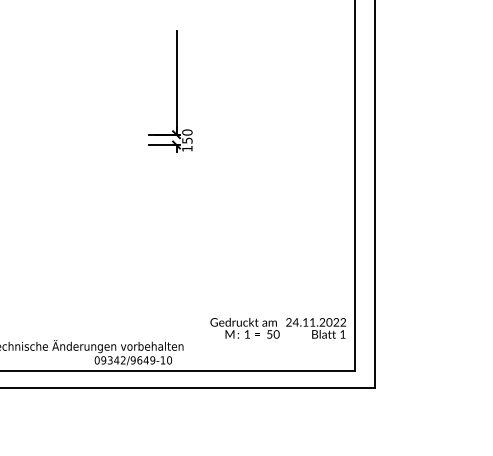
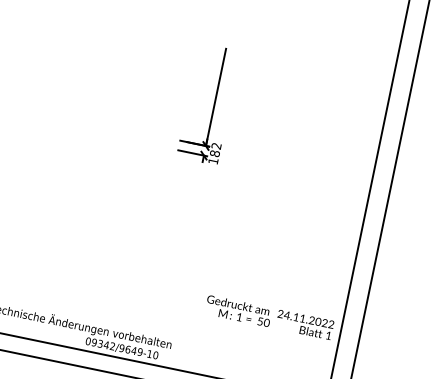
text: (187, 136) -> (215, 149), 150 -> 182
text: (277, 328) -> (268, 317), moved

